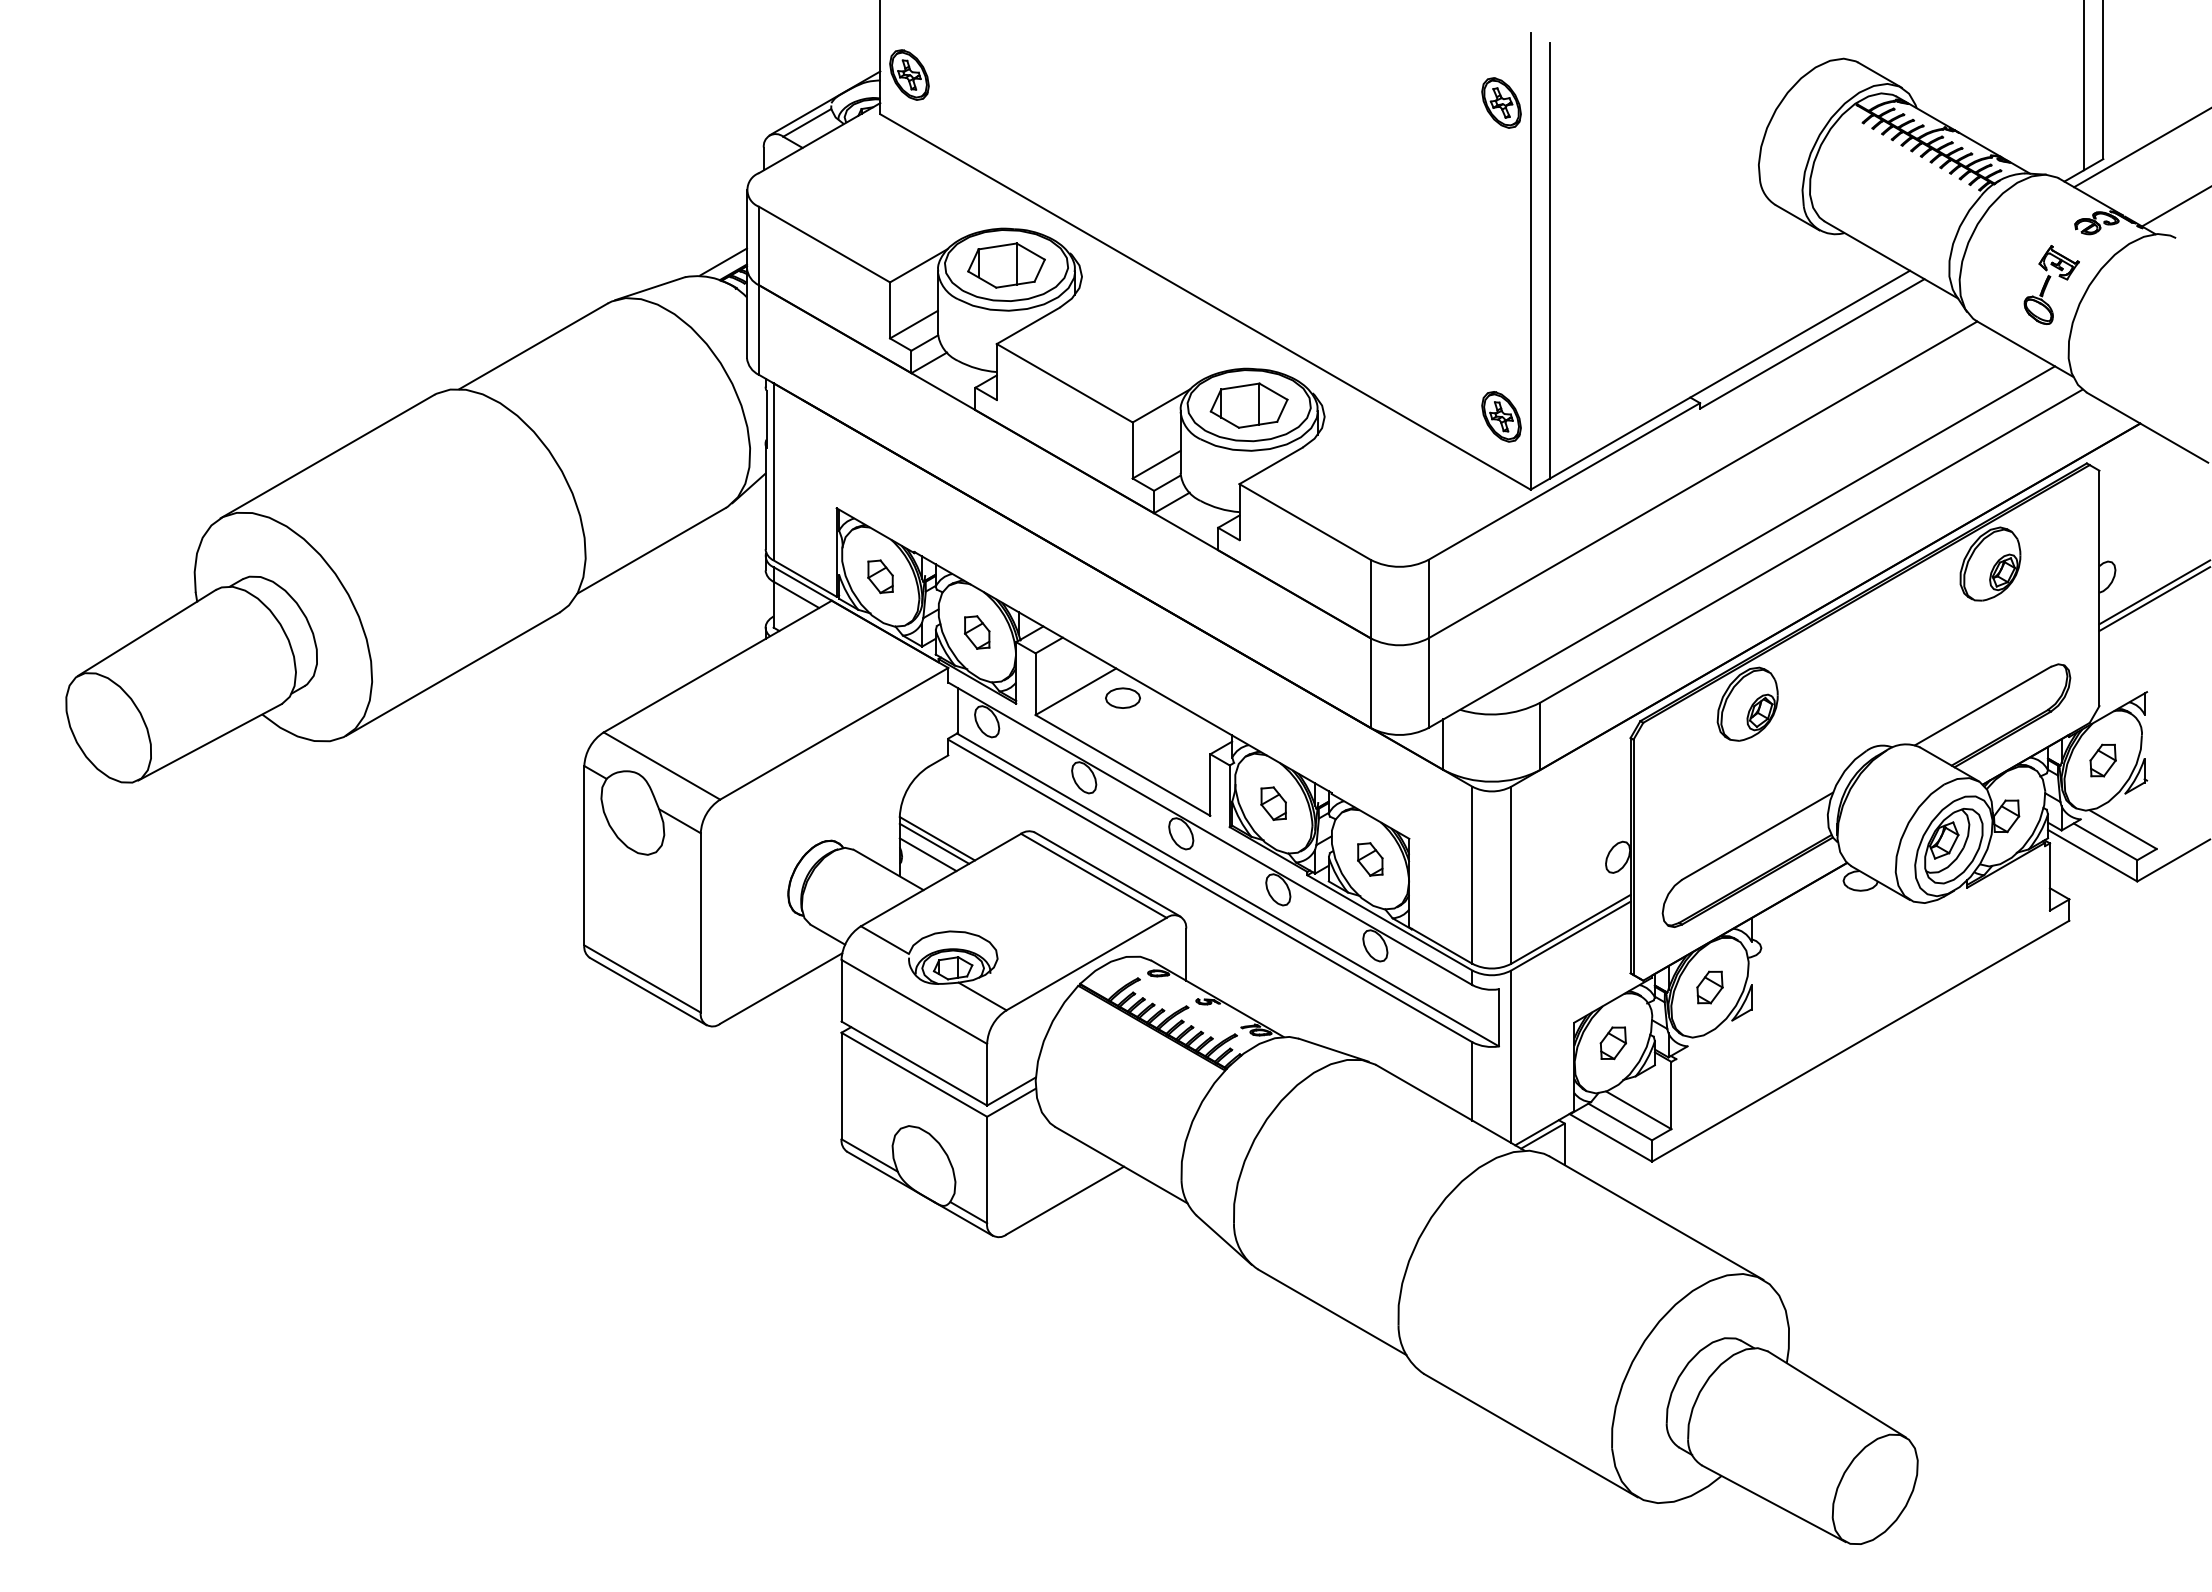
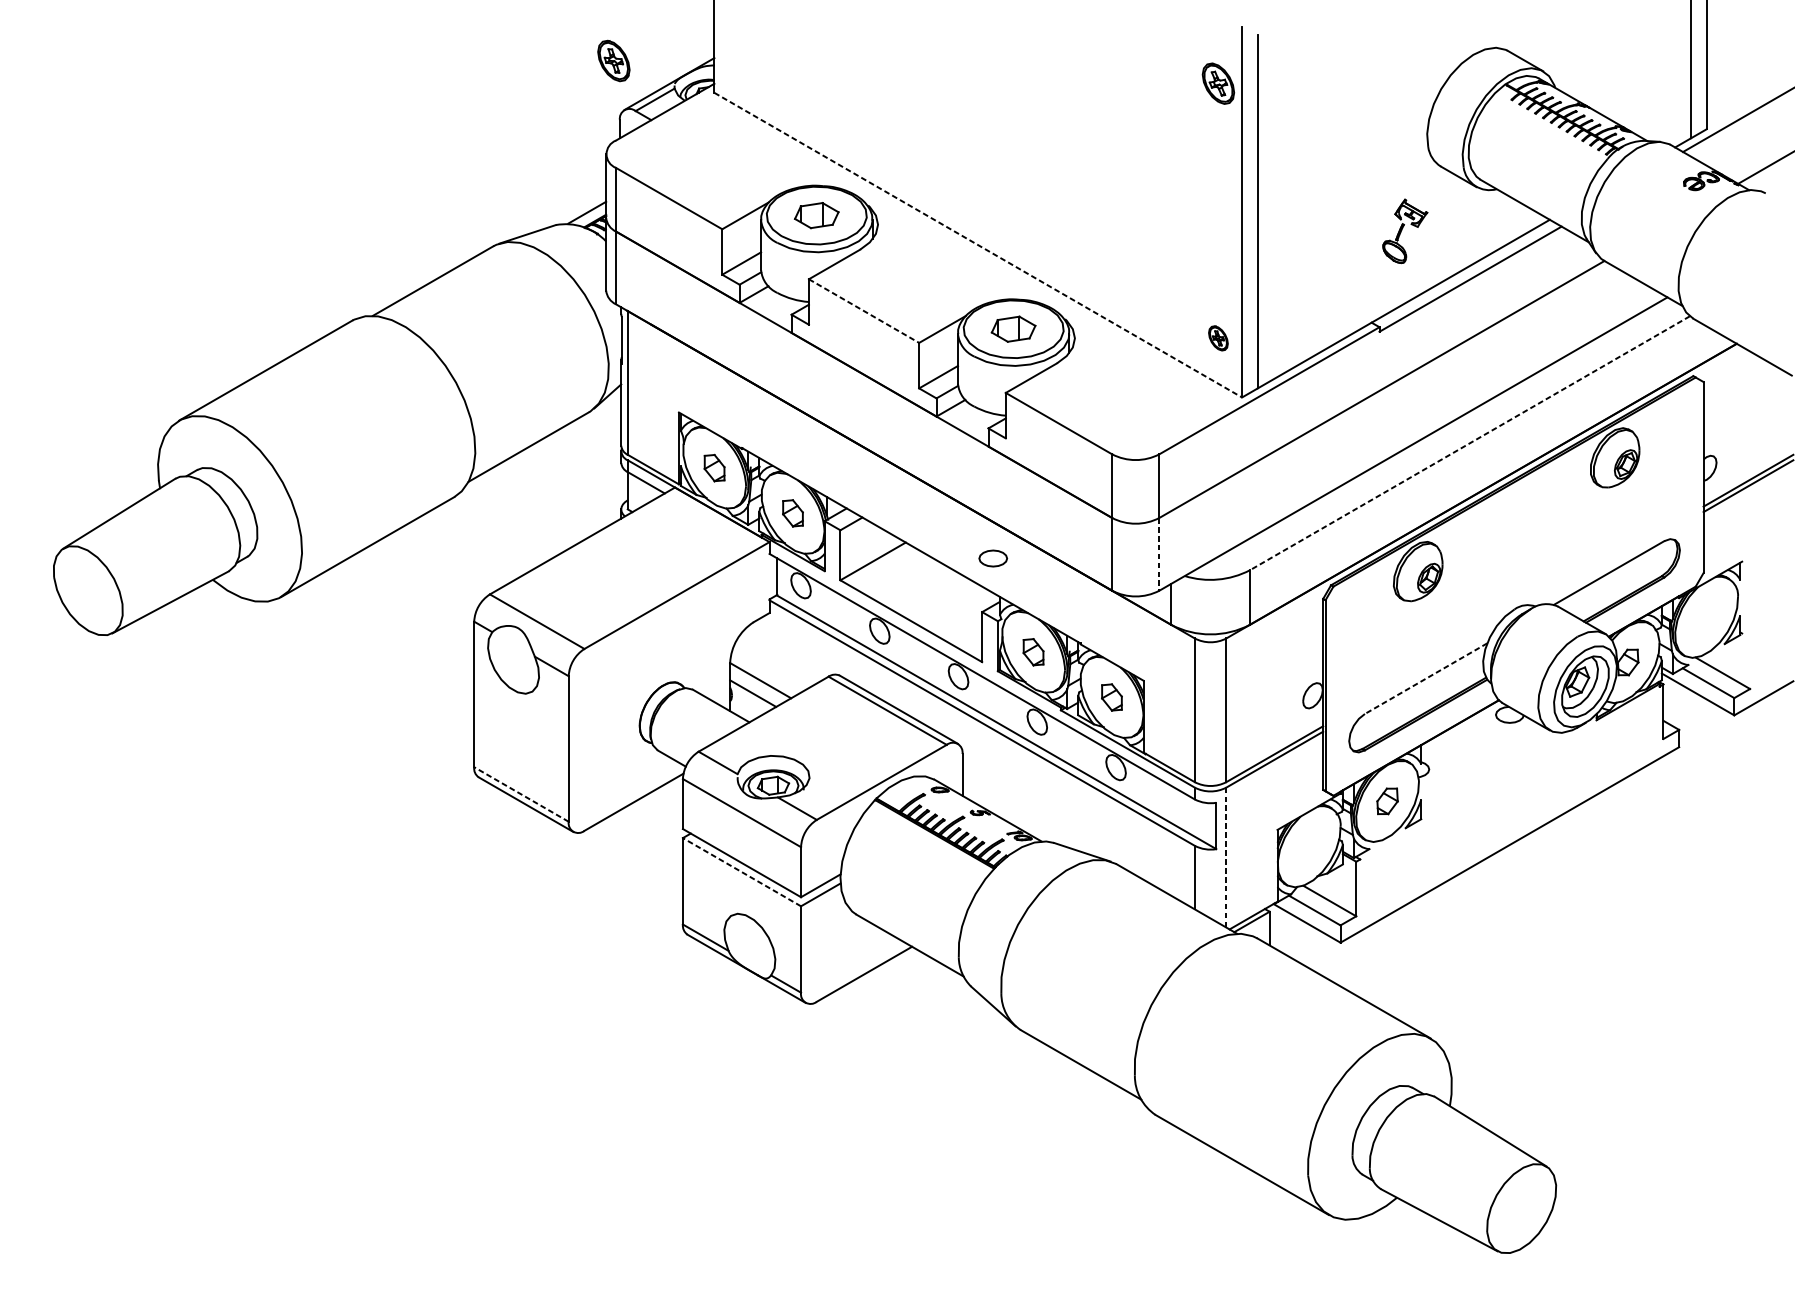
part: (909, 74) -> (613, 60), moved
part: (1006, 265) -> (816, 215), size x0.7
part: (2051, 284) -> (1405, 230), moved
line: (1205, 302) -> (978, 245), solid -> dashed
line: (1065, 383) -> (864, 311), solid -> dashed
part: (1248, 405) -> (1013, 329), size x0.7
part: (1501, 416) -> (1218, 338), size x0.6
line: (1811, 546) -> (1469, 443), solid -> dashed
line: (1428, 683) -> (1159, 554), solid -> dashed
part: (1122, 697) -> (992, 557), moved
part: (2102, 760) -> (1706, 617), removed
line: (1757, 836) -> (1426, 678), solid -> dashed
line: (934, 843) -> (758, 684), removed
line: (642, 978) -> (521, 794), solid -> dashed
part: (1612, 1043) -> (1308, 846), removed
line: (1511, 1057) -> (1226, 858), solid -> dashed
line: (913, 1074) -> (741, 871), solid -> dashed

